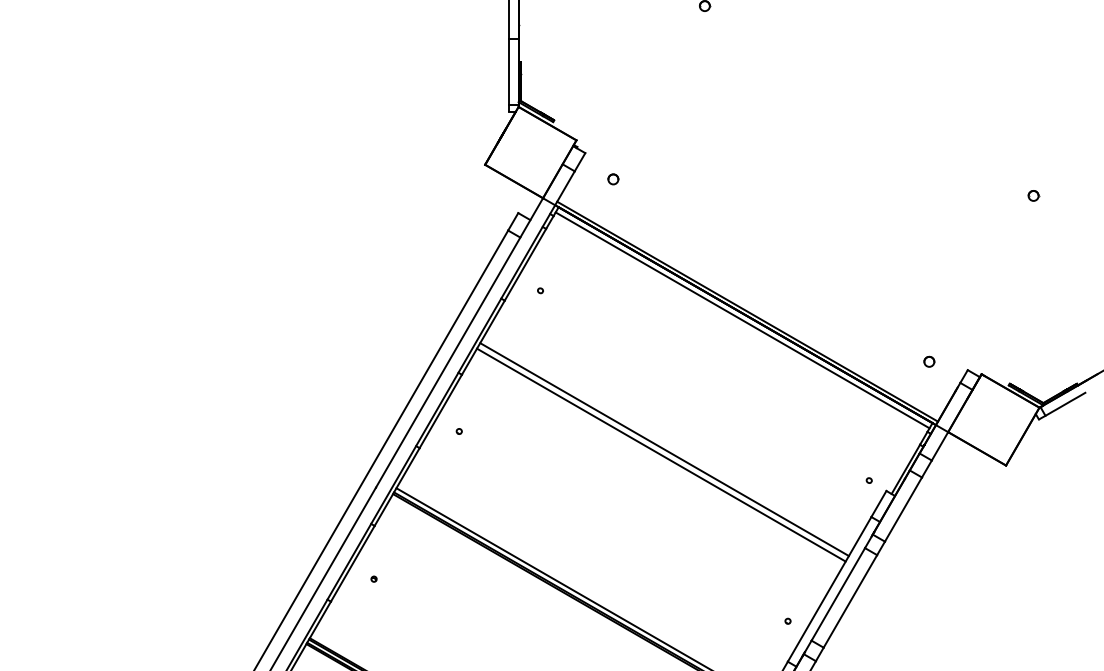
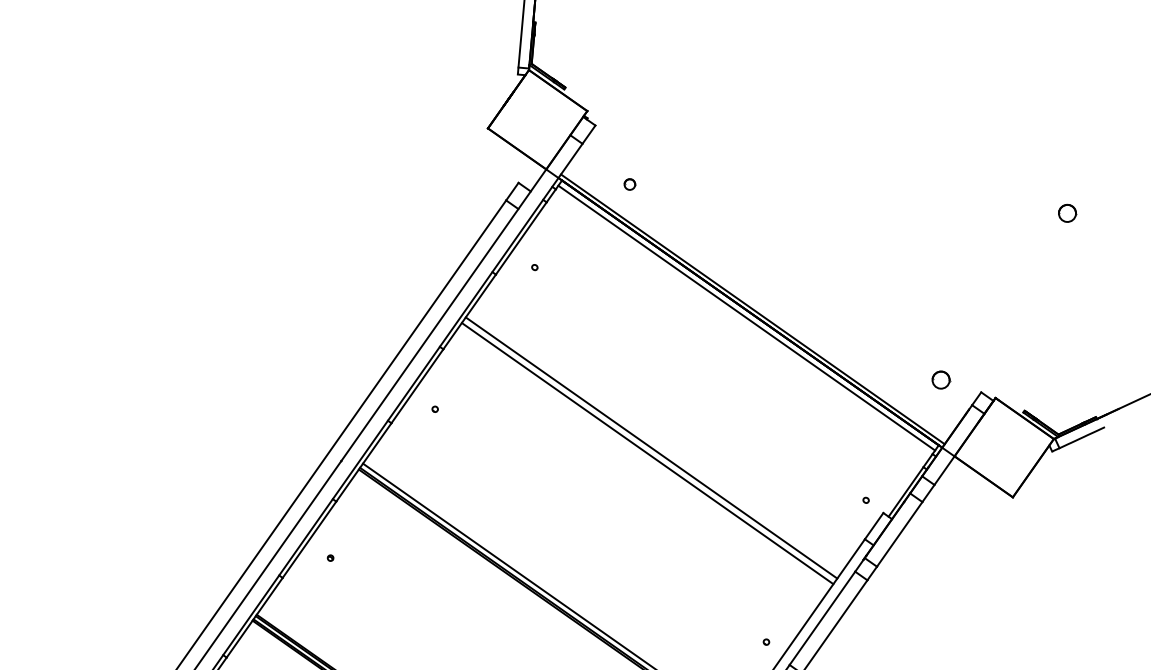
circle: (613, 179) -> (630, 184), moved
part: (1033, 195) -> (1067, 213), size x1.6
circle: (929, 361) -> (941, 379), size x1.6

